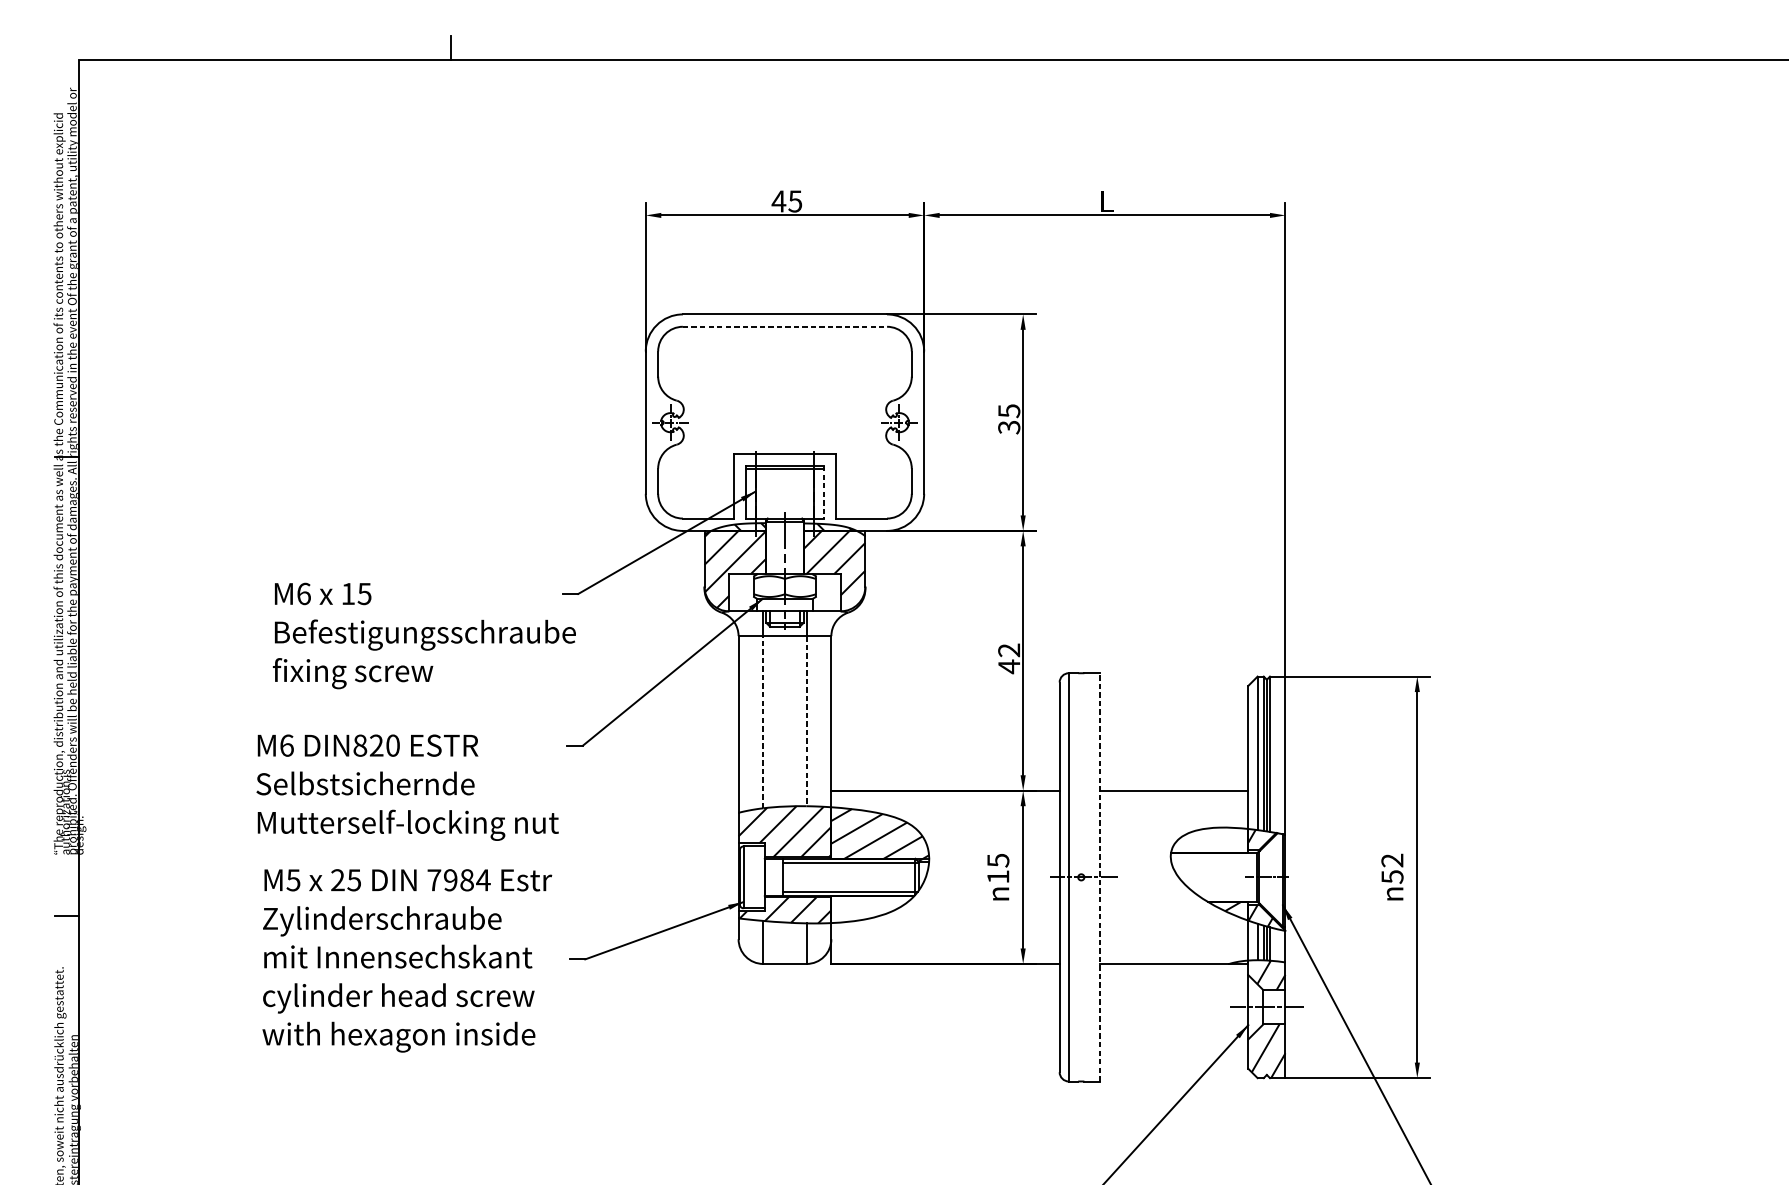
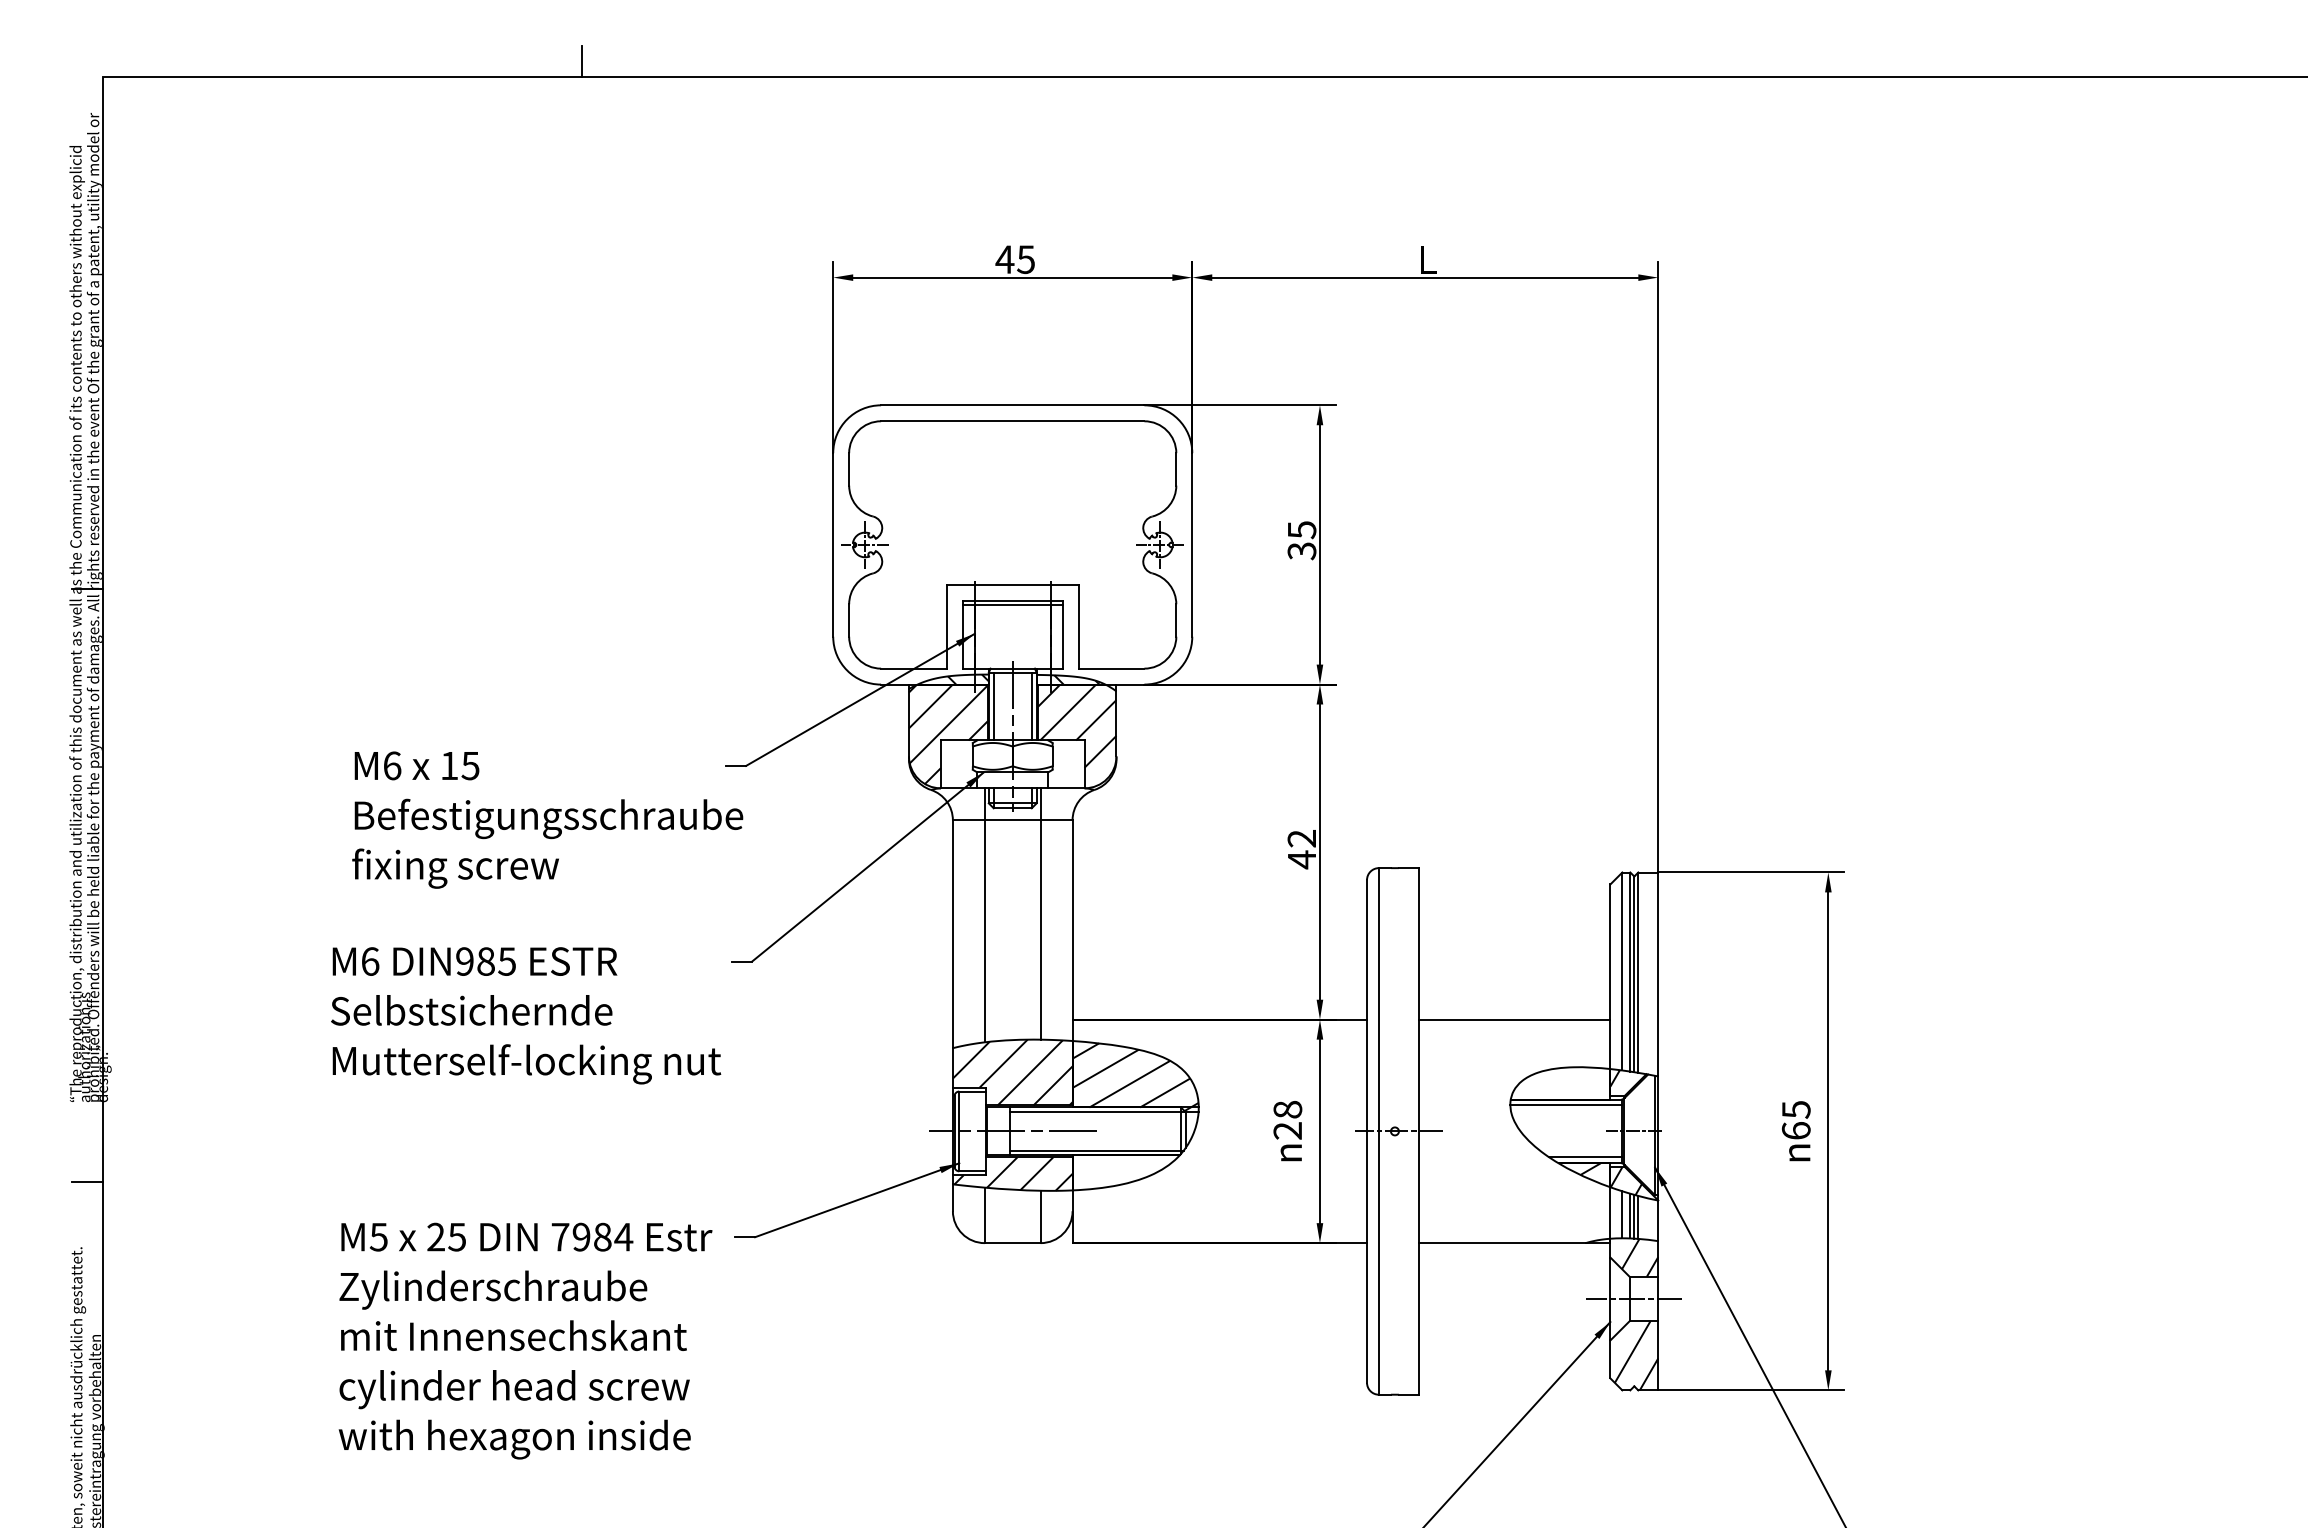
line: (784, 326) -> (1012, 421), dashed -> solid
line: (823, 492) -> (1062, 634), dashed -> solid
line: (770, 547) -> (993, 706), added
line: (799, 547) -> (1031, 706), added
line: (806, 720) -> (1040, 929), dashed -> solid
line: (763, 721) -> (984, 930), dashed -> solid
text: (376, 745) -> (485, 961), DIN820 -> DIN985
line: (1213, 857) -> (1565, 1105), added
text: (998, 868) -> (1287, 1120), 15 -> 28
text: (1391, 868) -> (1795, 1120), 52 -> 65
line: (1099, 876) -> (1418, 1130), dashed -> solid
line: (784, 877) -> (1012, 1131), added
line: (1229, 897) -> (1585, 1157), added
text: (407, 960) -> (525, 1340), moved

